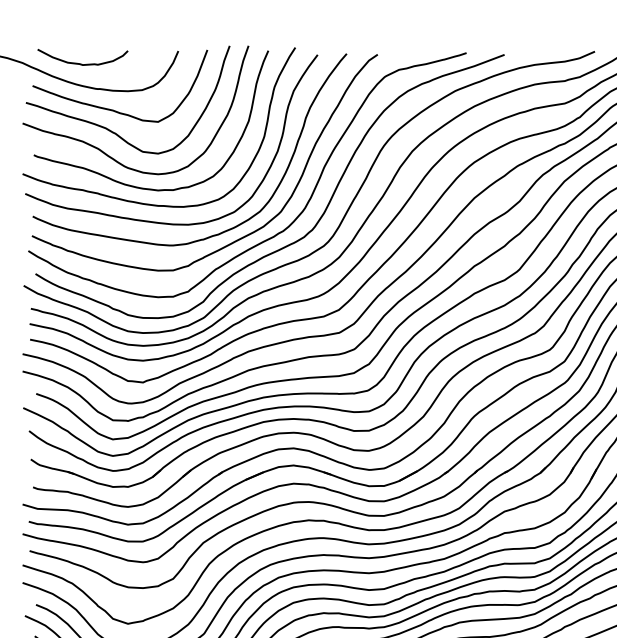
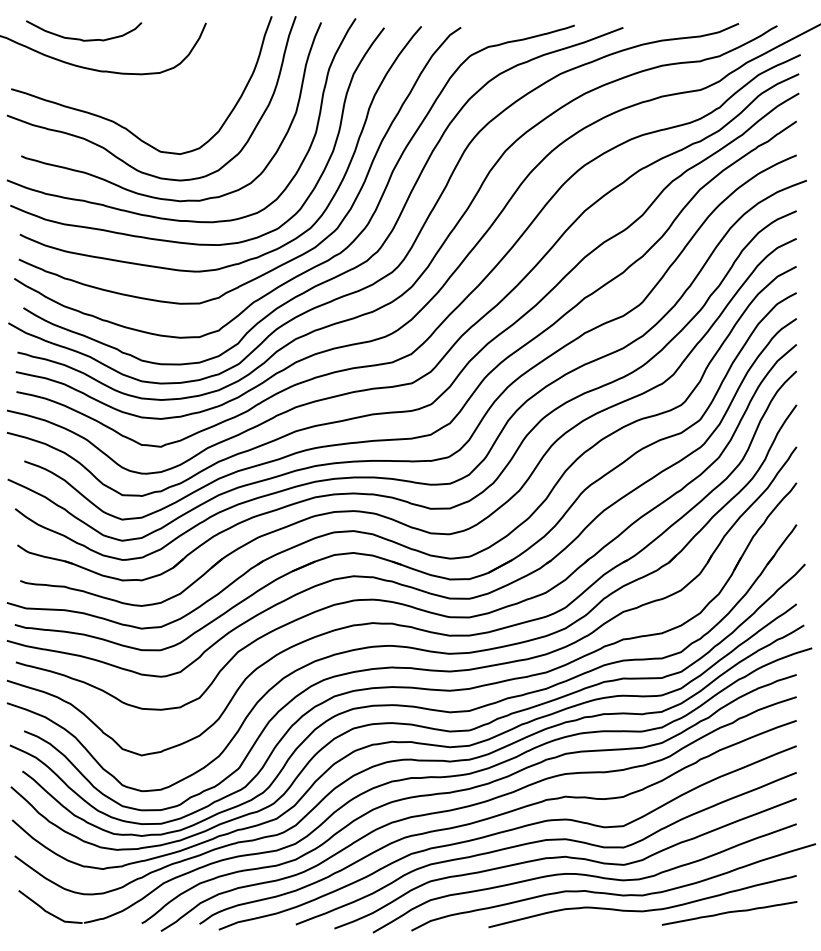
curve: (112, 109) -> (121, 97), removed

